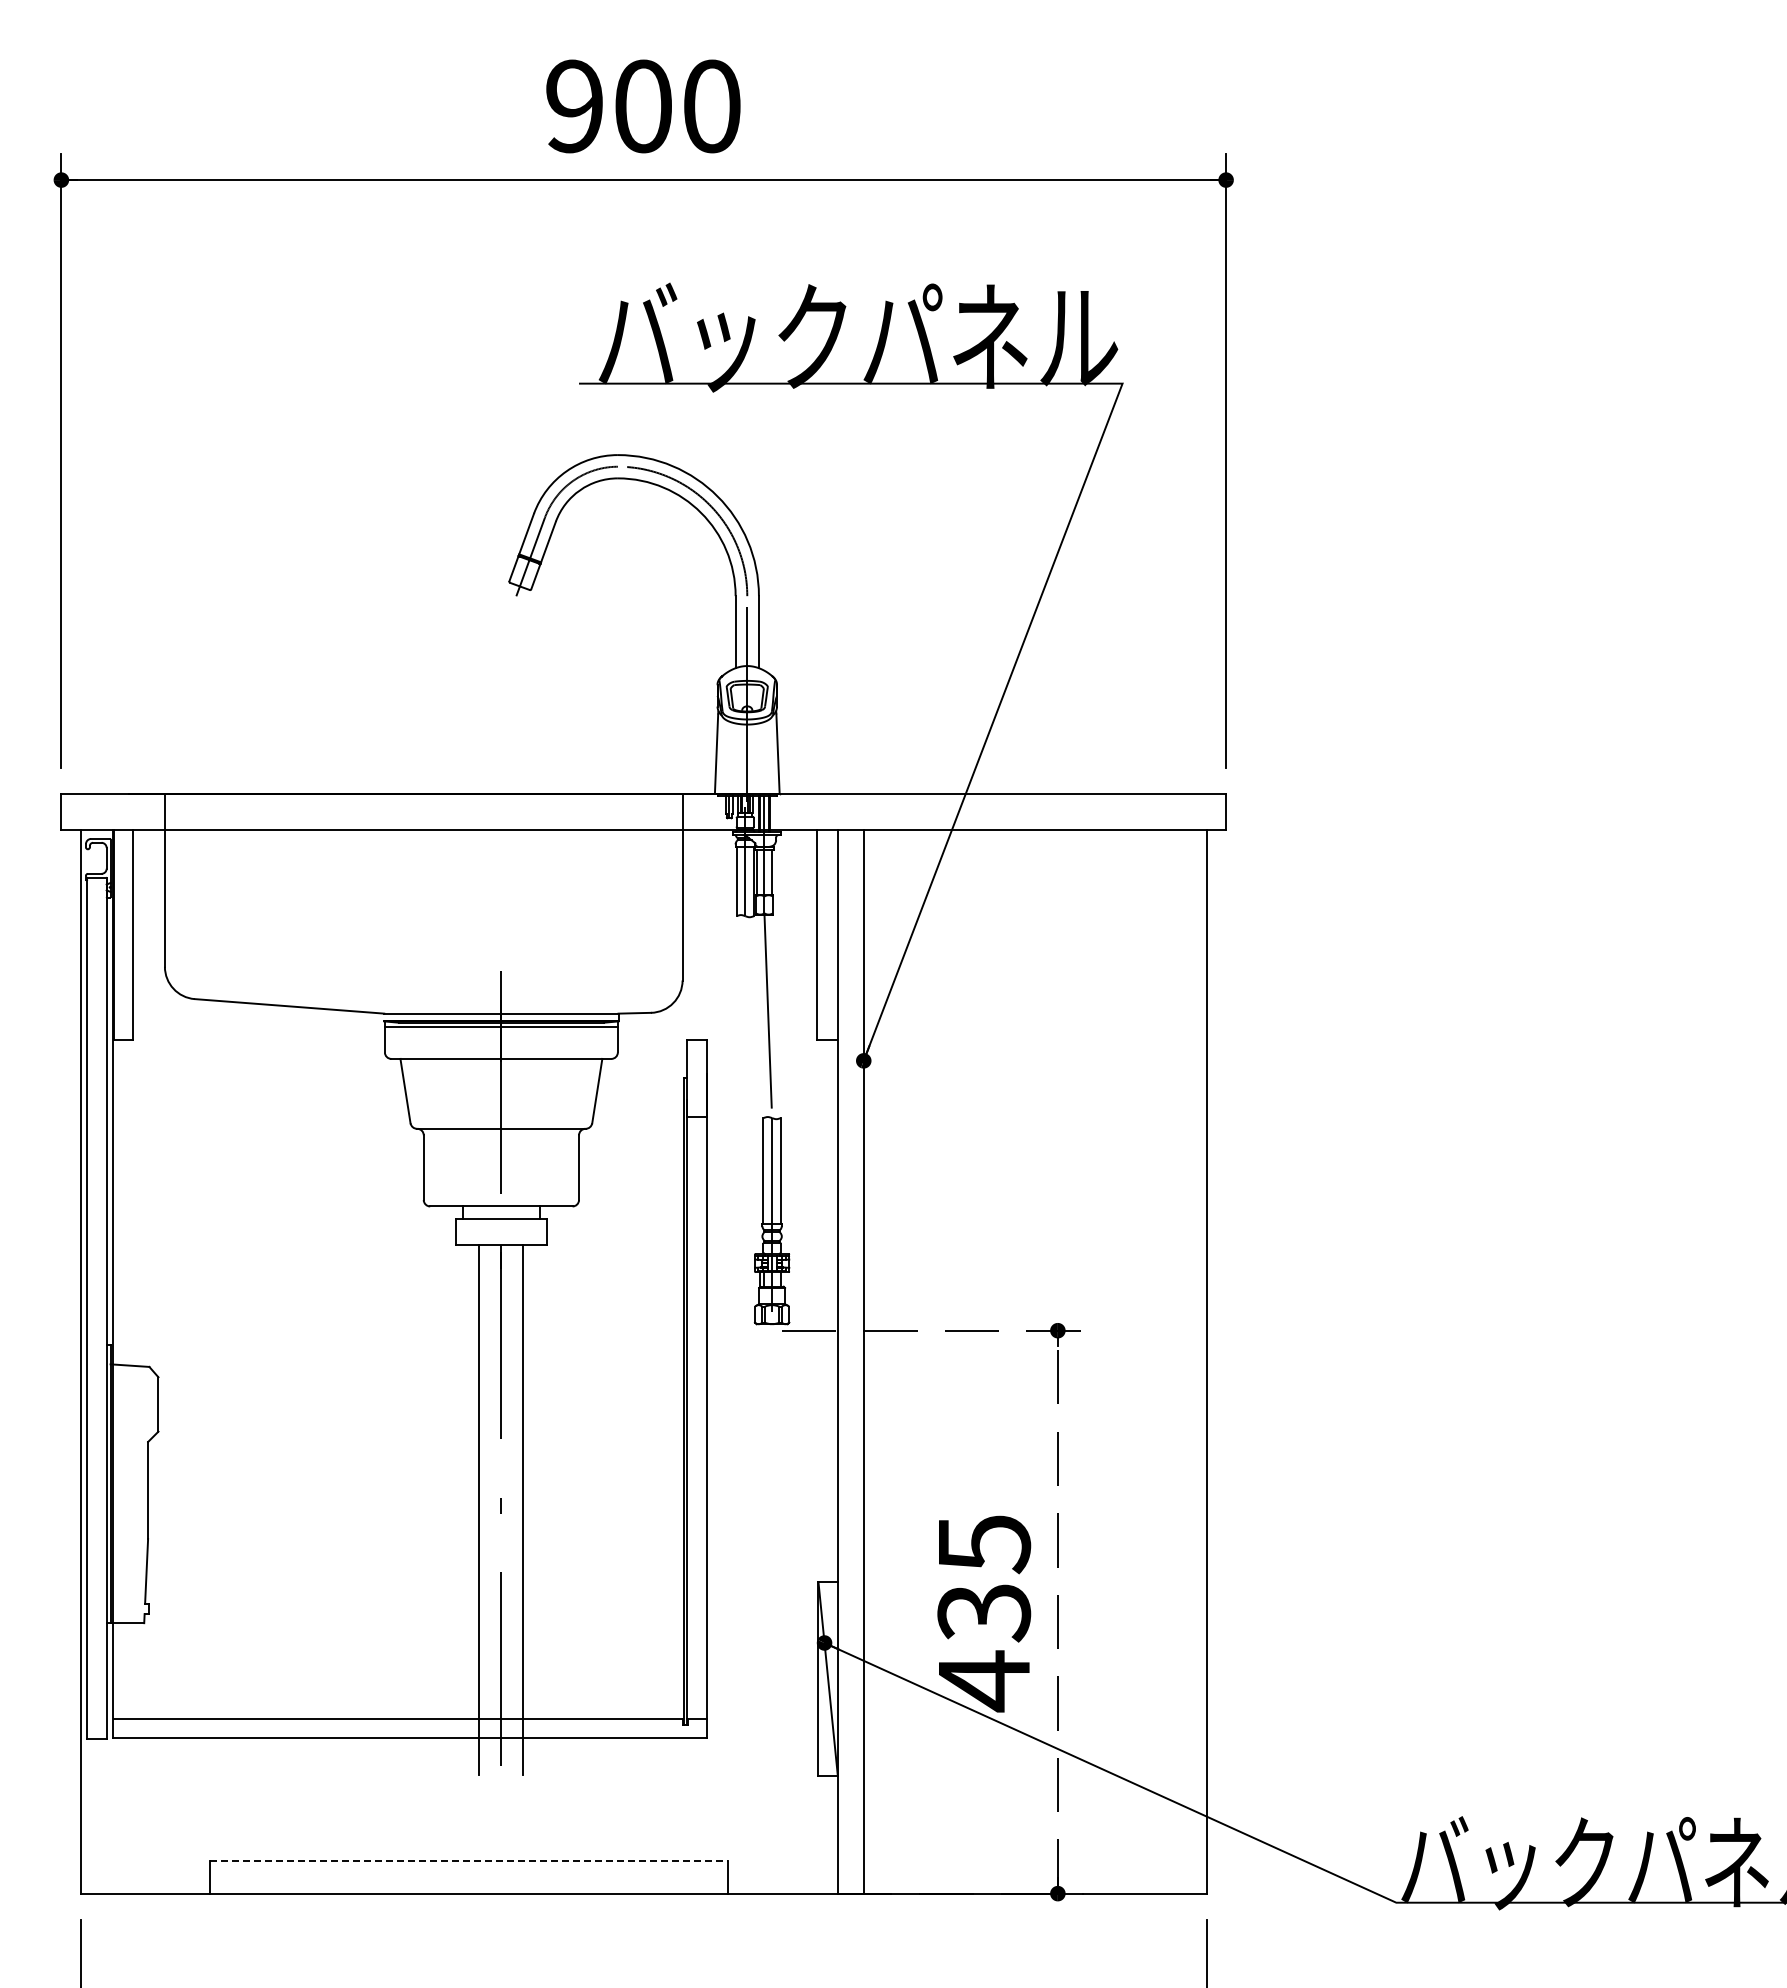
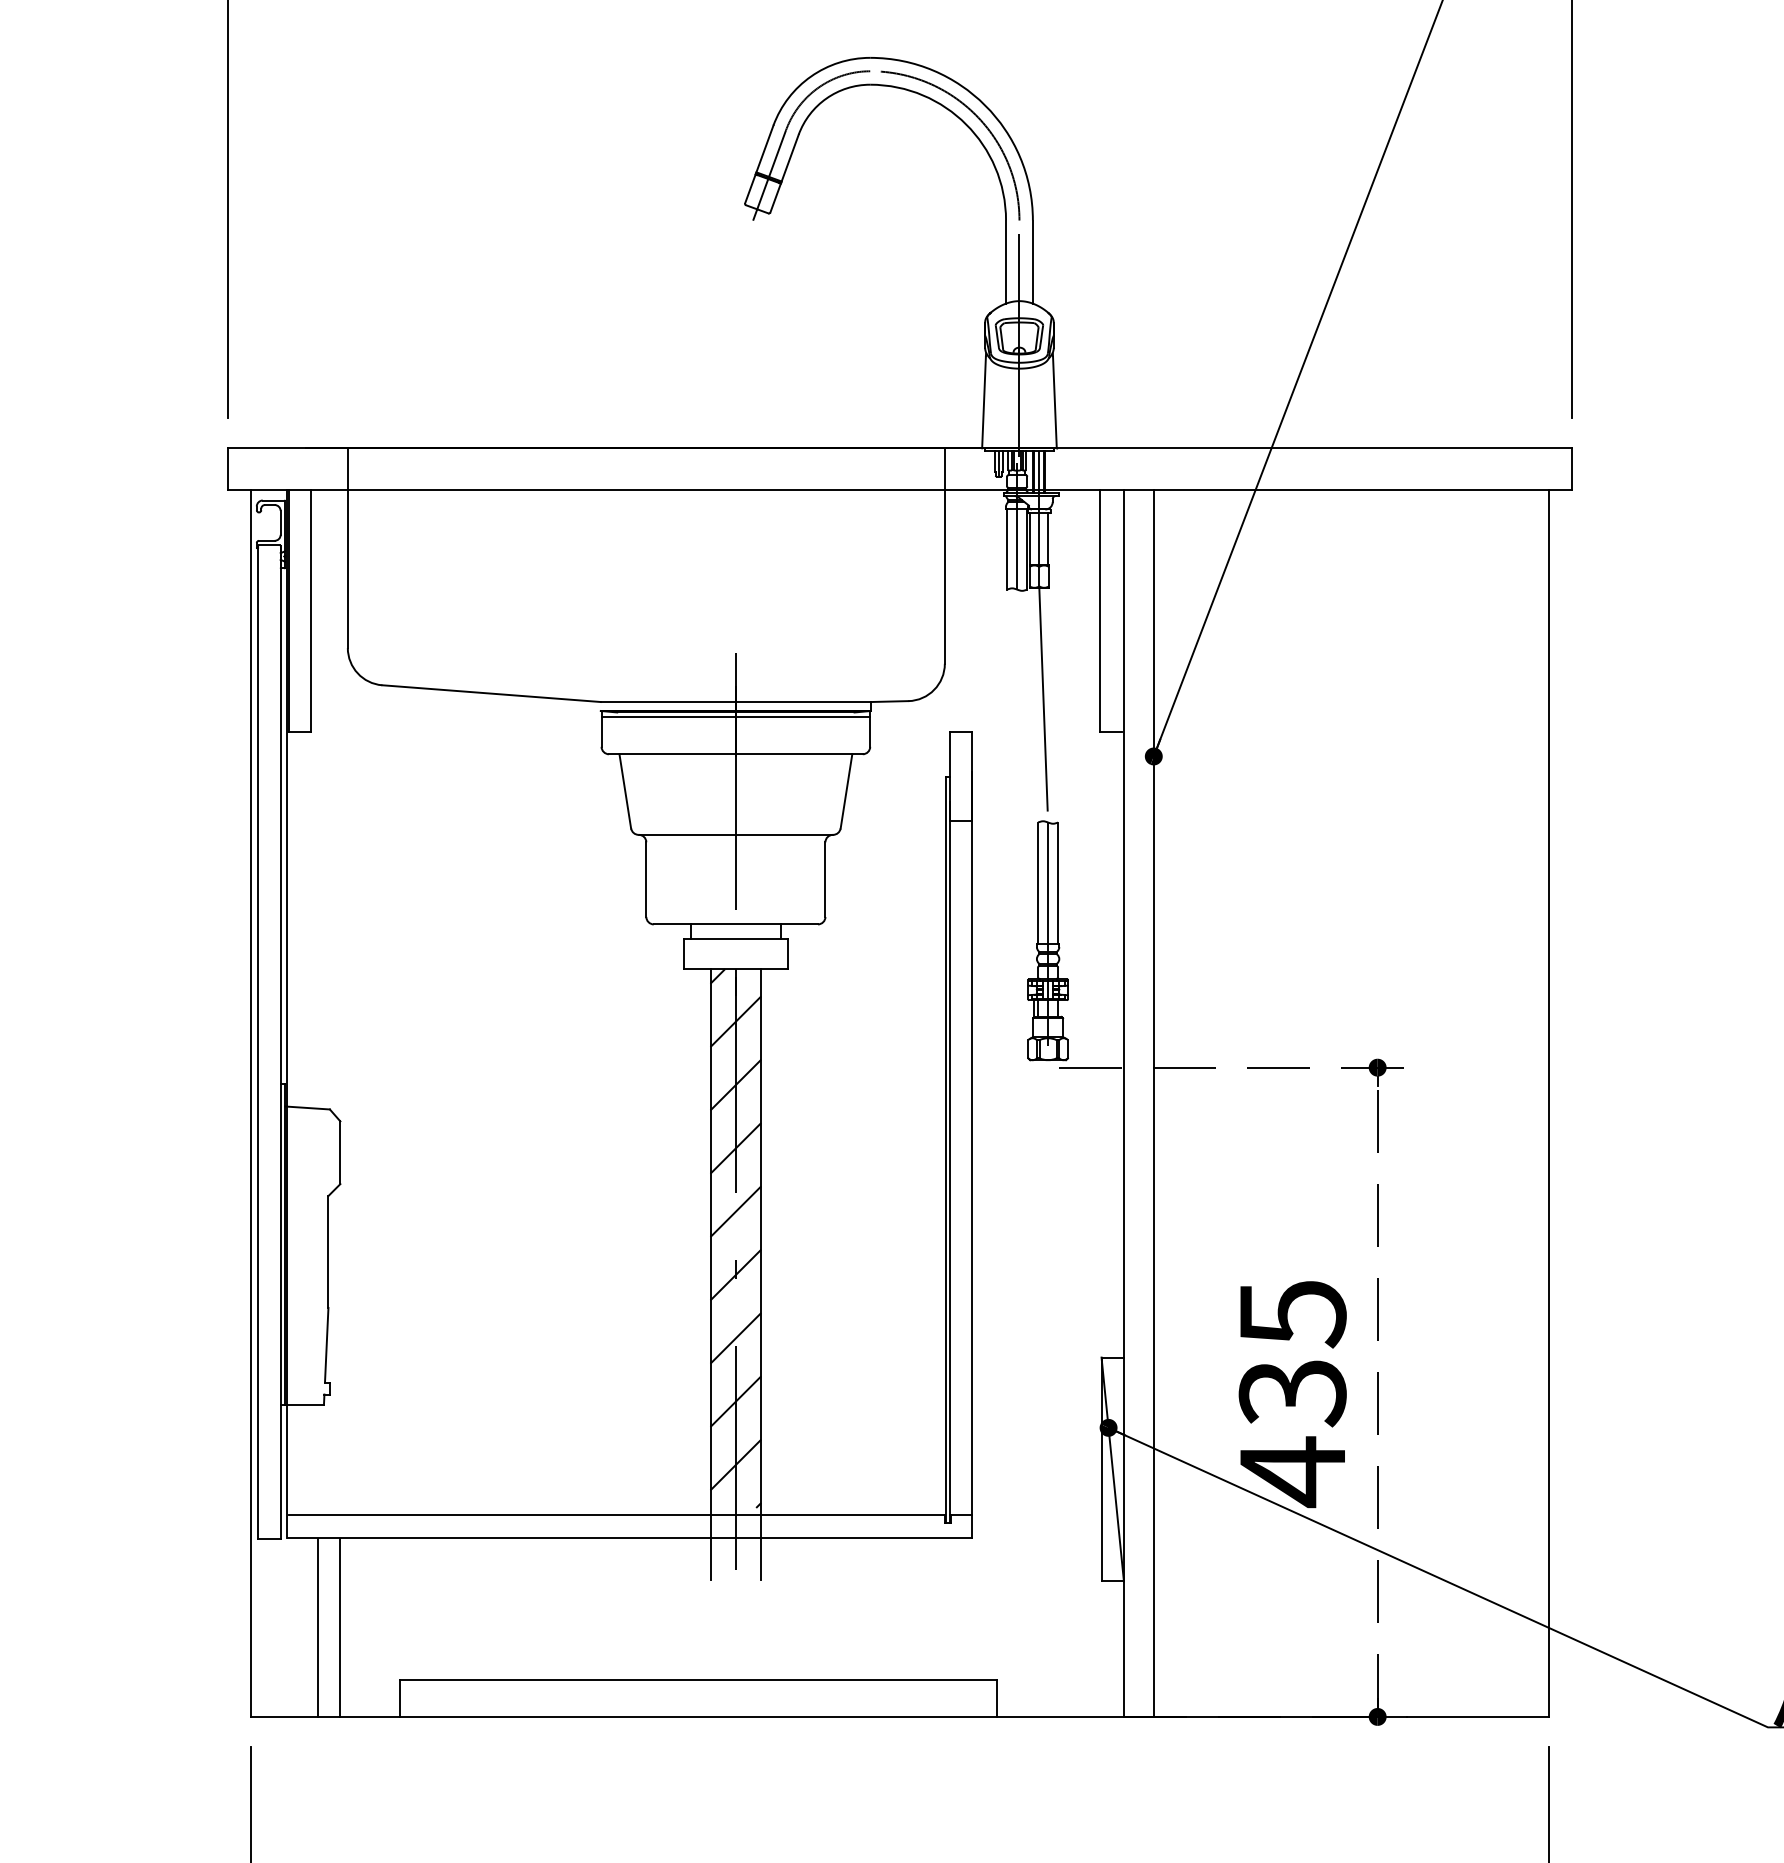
hatch: (501, 1478) -> (736, 1238), added
line: (139, 1815) -> (318, 1626), added
line: (158, 1815) -> (340, 1626), added
line: (469, 1861) -> (699, 1679), dashed -> solid

